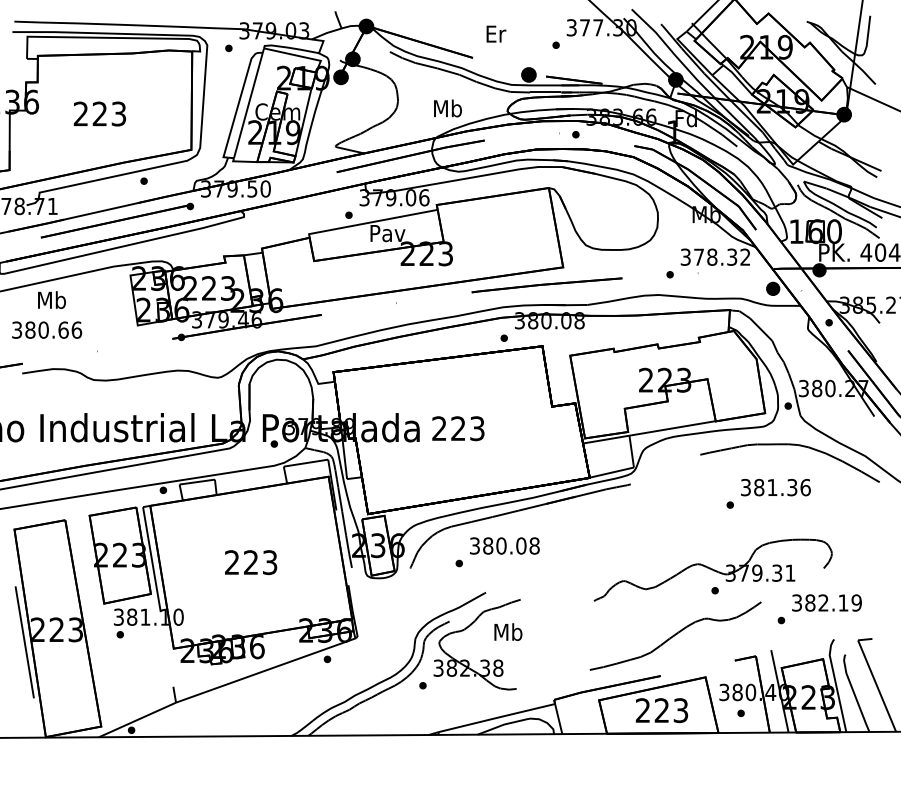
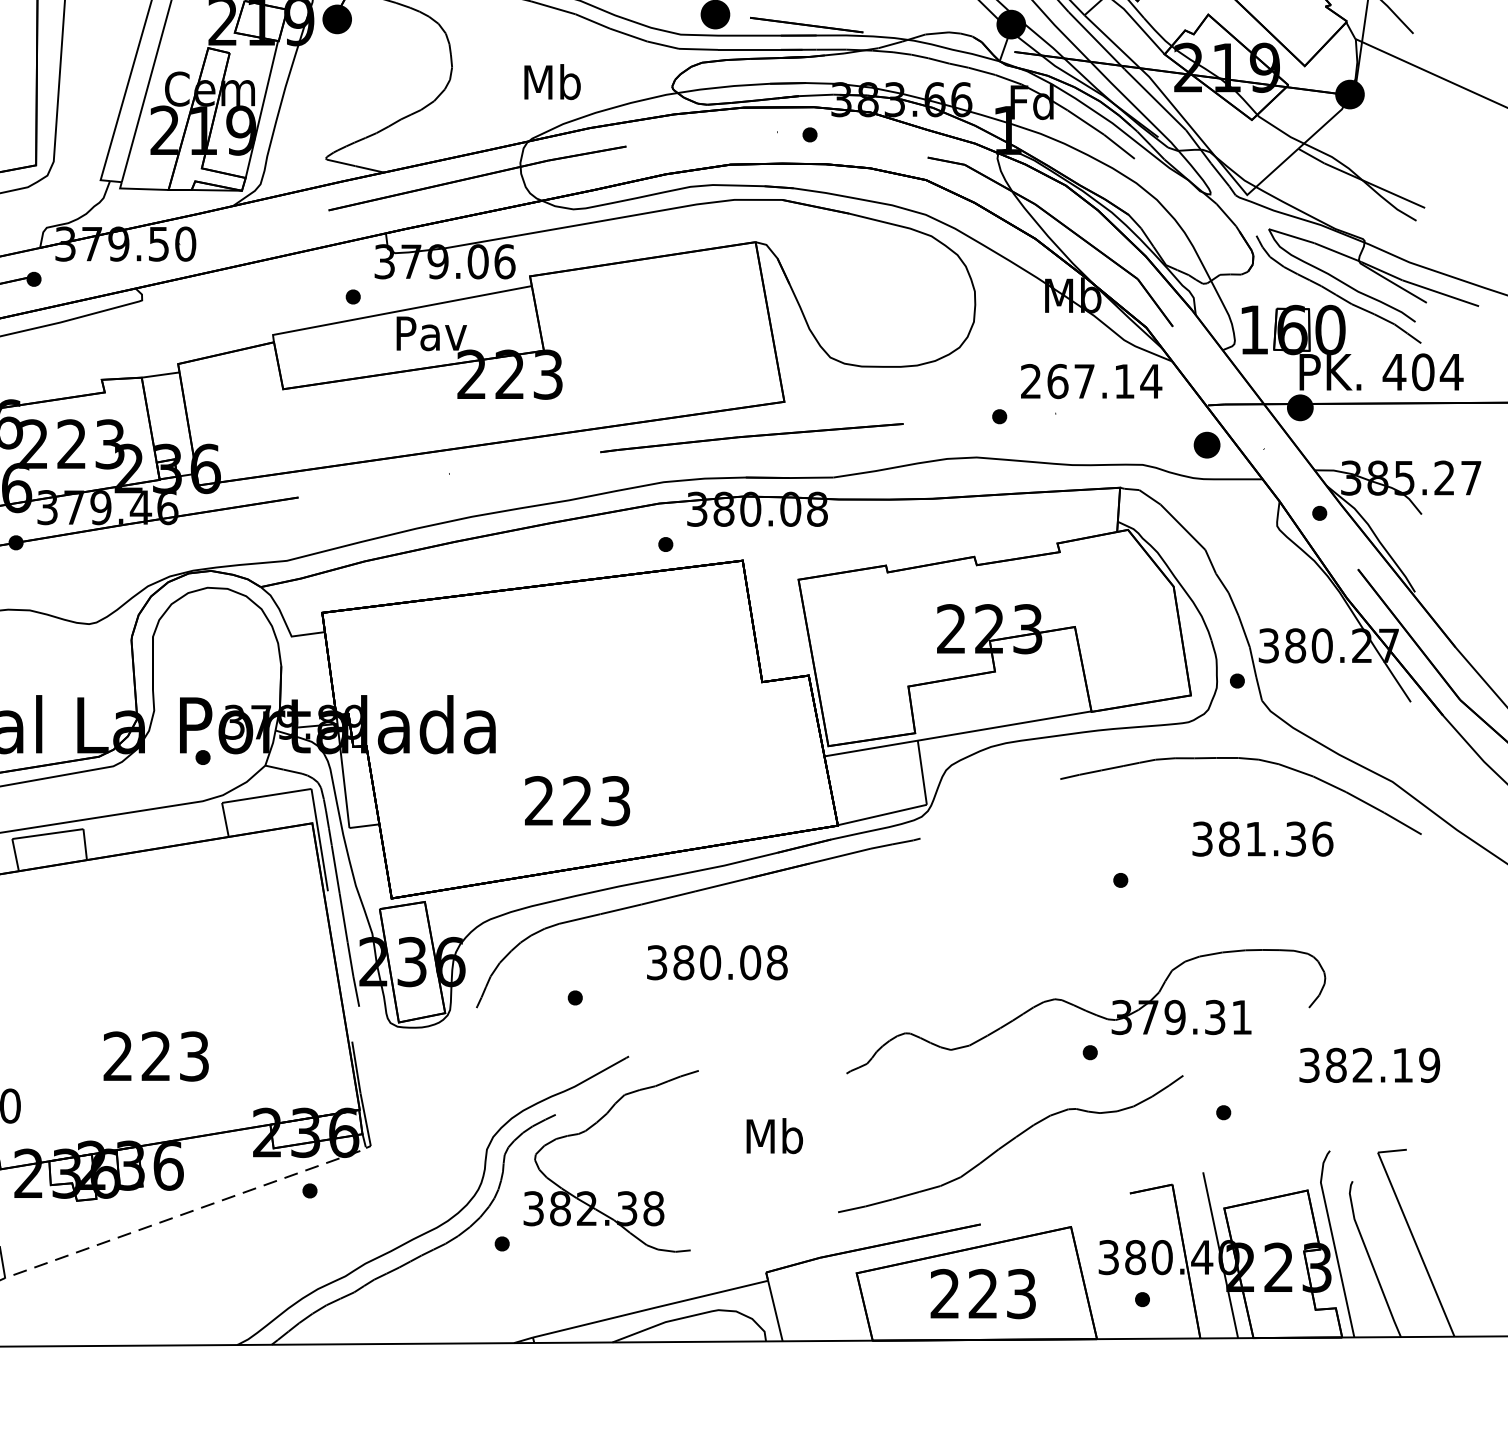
text: (715, 256) -> (1090, 379), 378.32 -> 267.14
text: (458, 428) -> (577, 800), moved
text: (775, 487) -> (1262, 838), moved
text: (504, 545) -> (716, 961), moved
text: (251, 562) -> (157, 1056), moved
text: (826, 602) -> (1368, 1064), moved
text: (508, 631) -> (774, 1134), moved
line: (269, 669) -> (193, 1211), solid -> dashed

